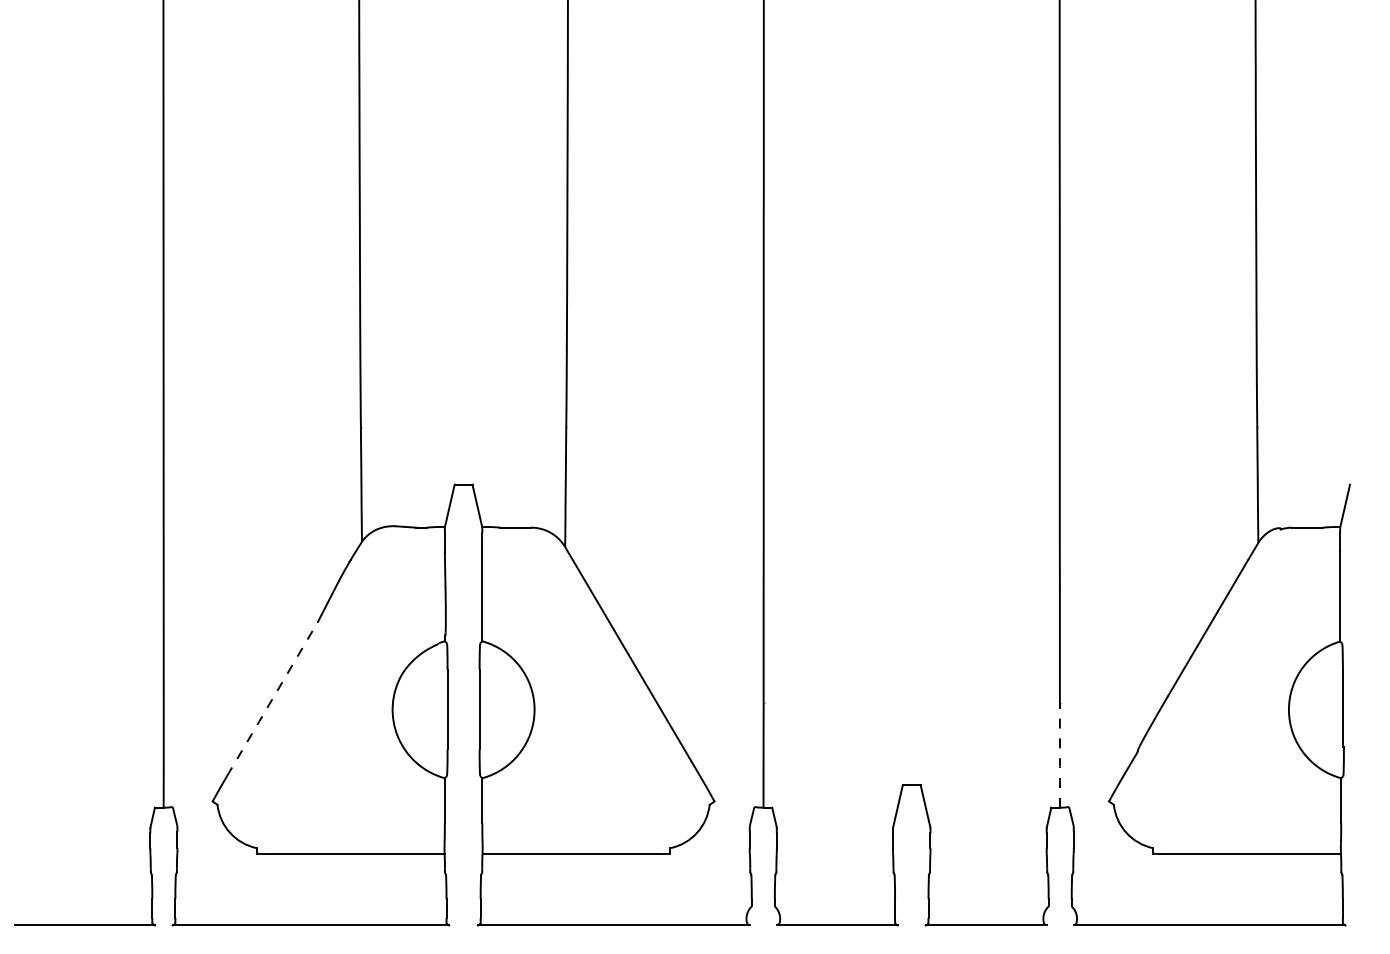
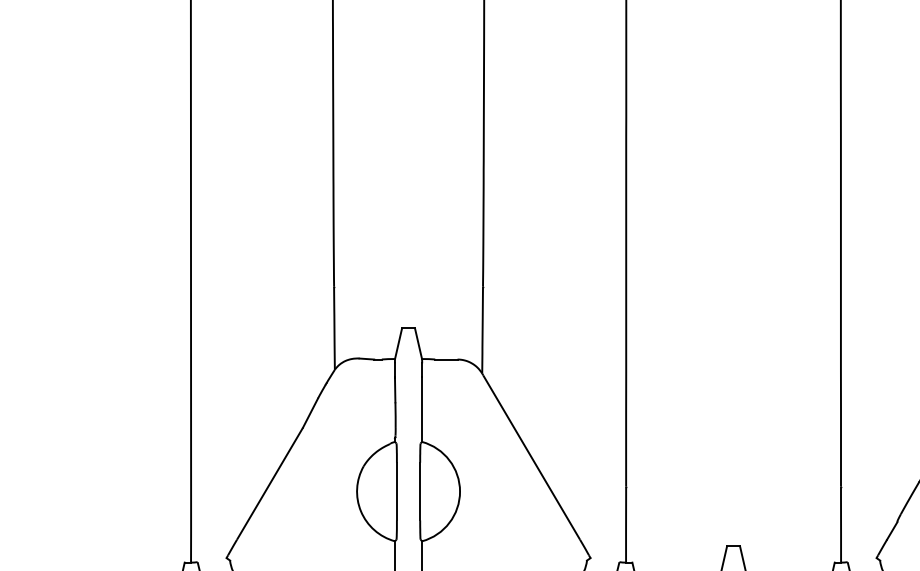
line: (272, 699) -> (269, 484), dashed -> solid
line: (1059, 754) -> (840, 524), dashed -> solid

